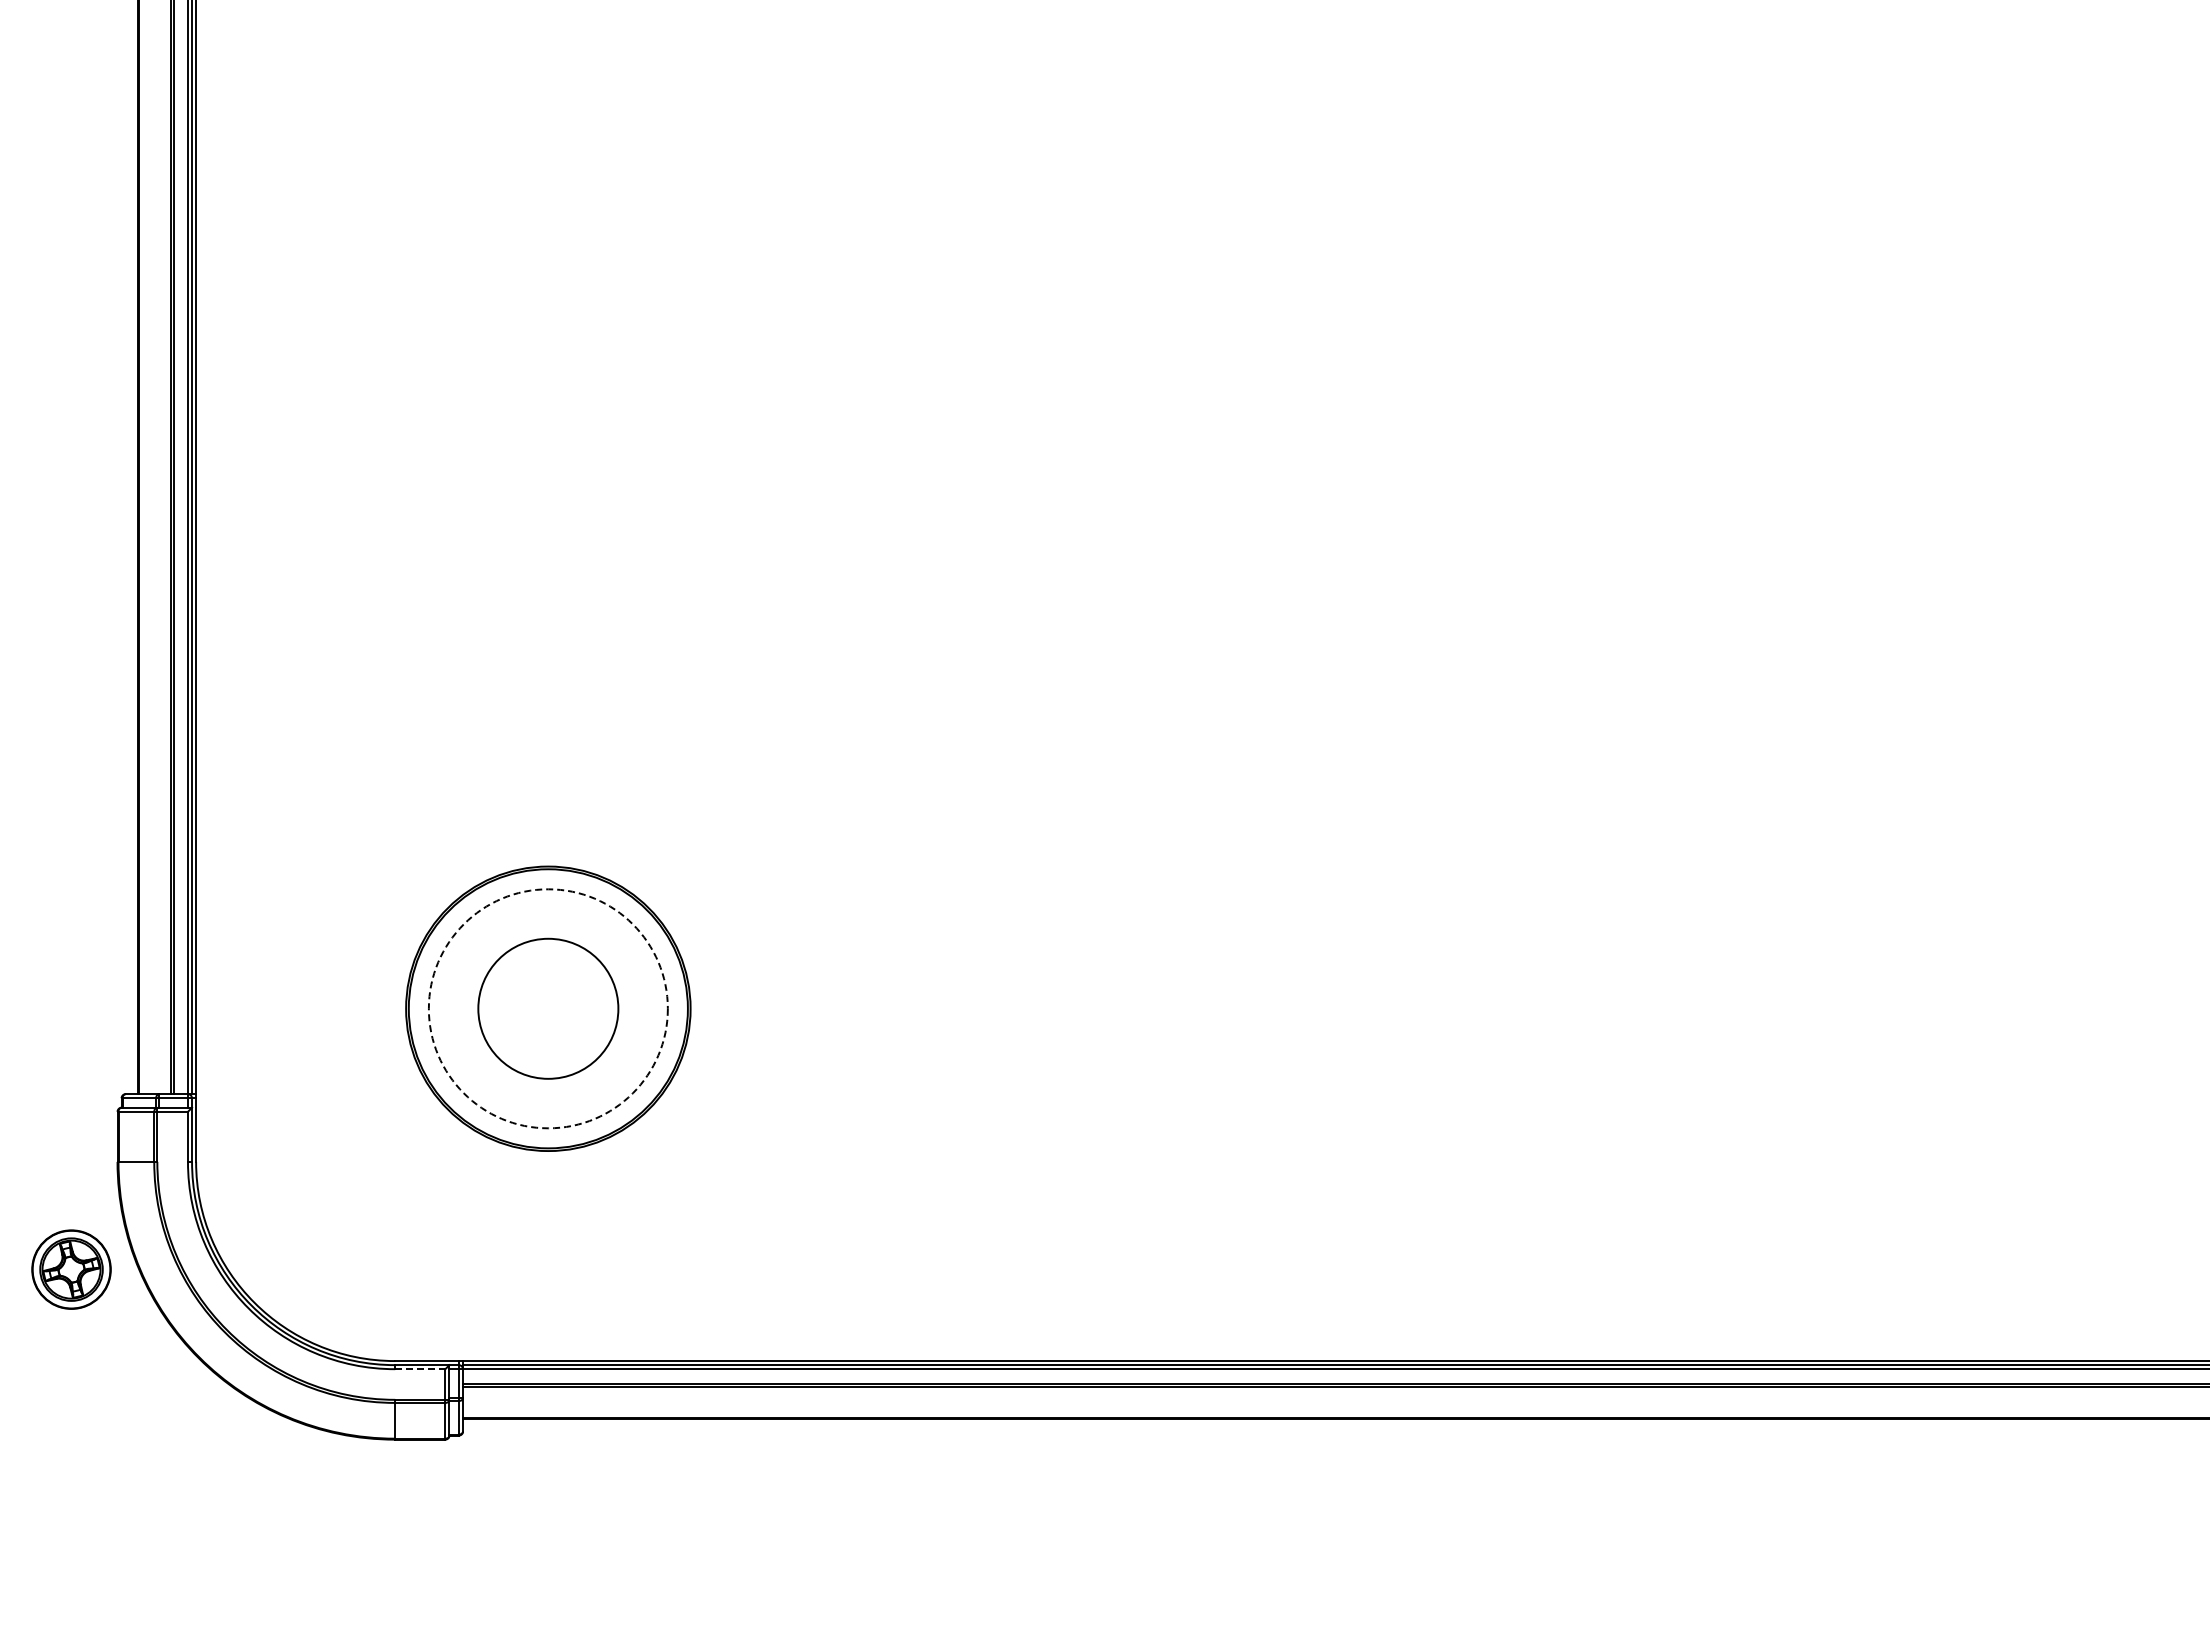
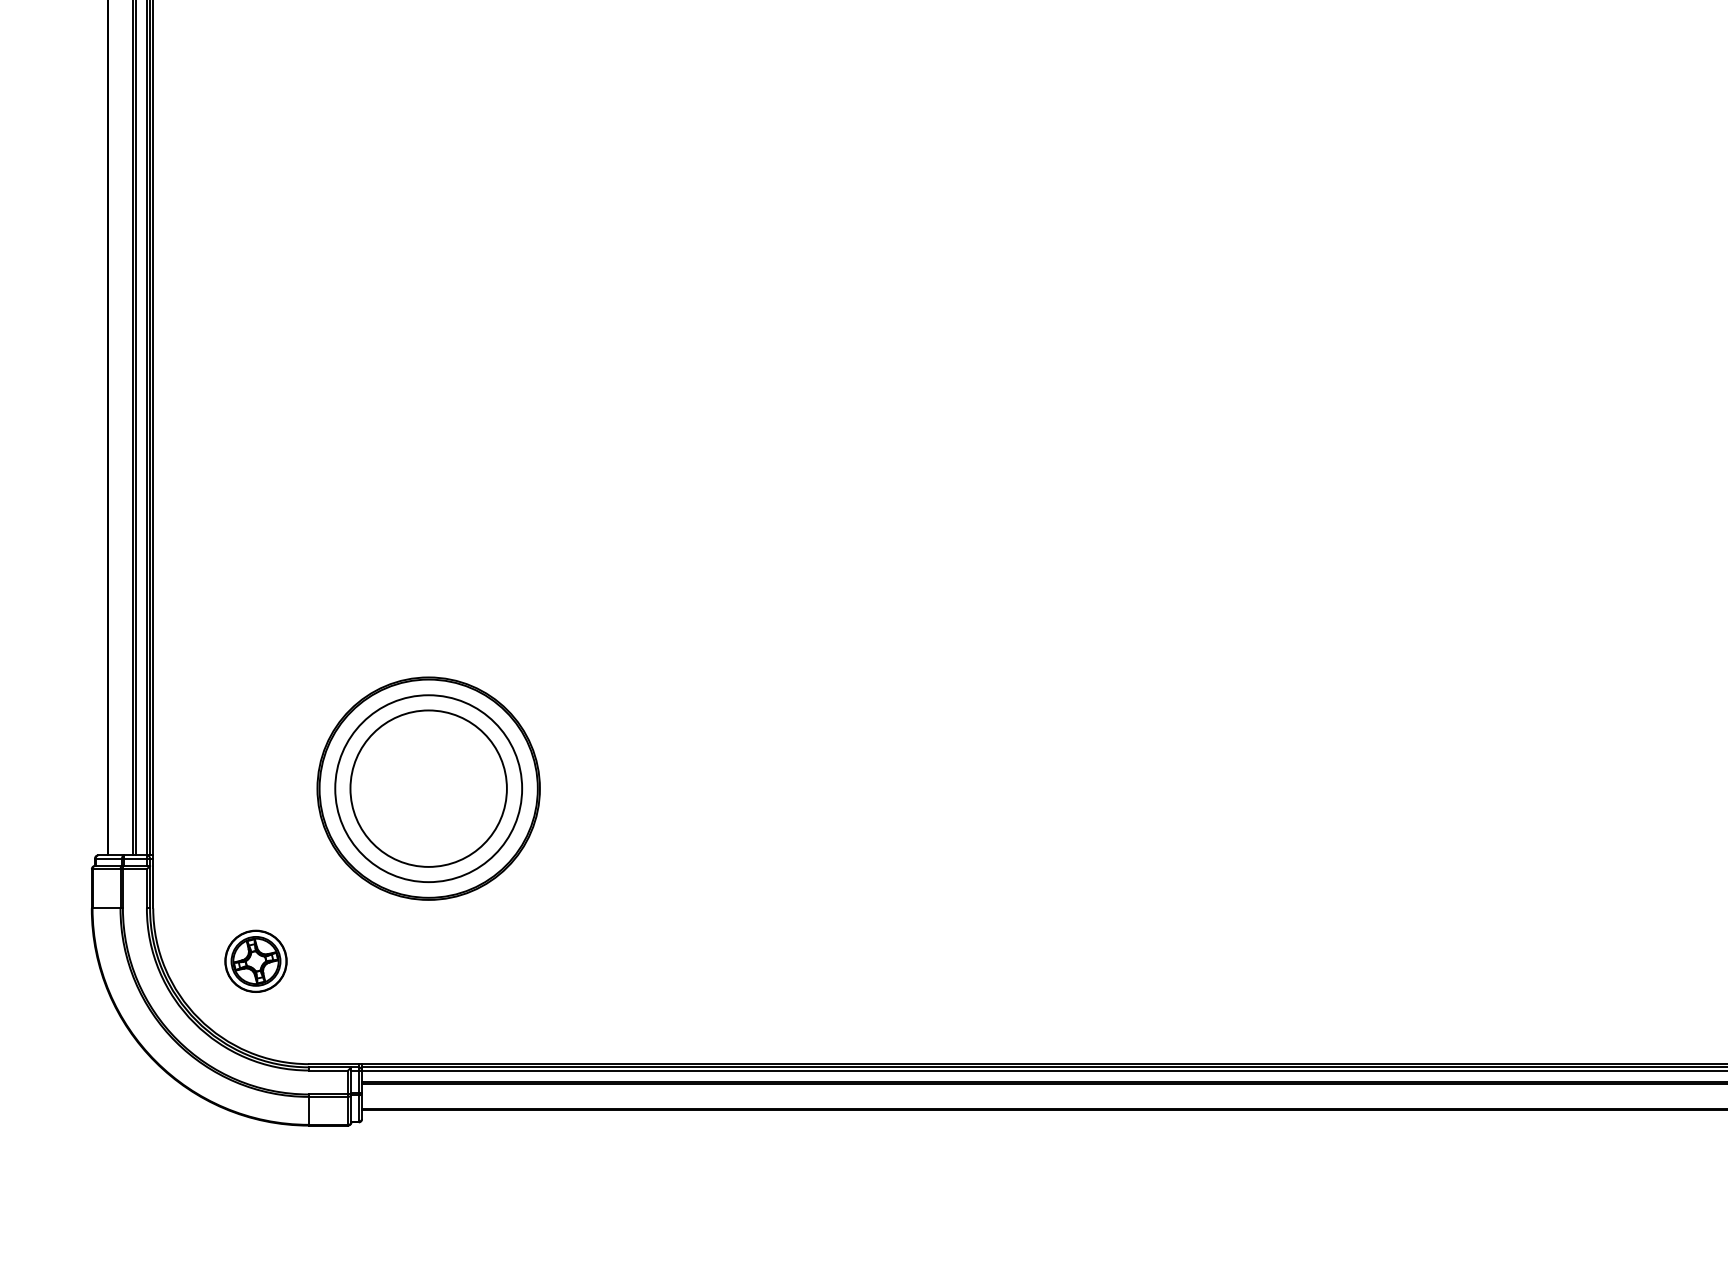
circle: (547, 1008) -> (428, 788), dashed -> solid
circle: (548, 1008) -> (428, 788), size x1.43
part: (71, 1269) -> (255, 961), moved
line: (420, 1369) -> (328, 1070), dashed -> solid

